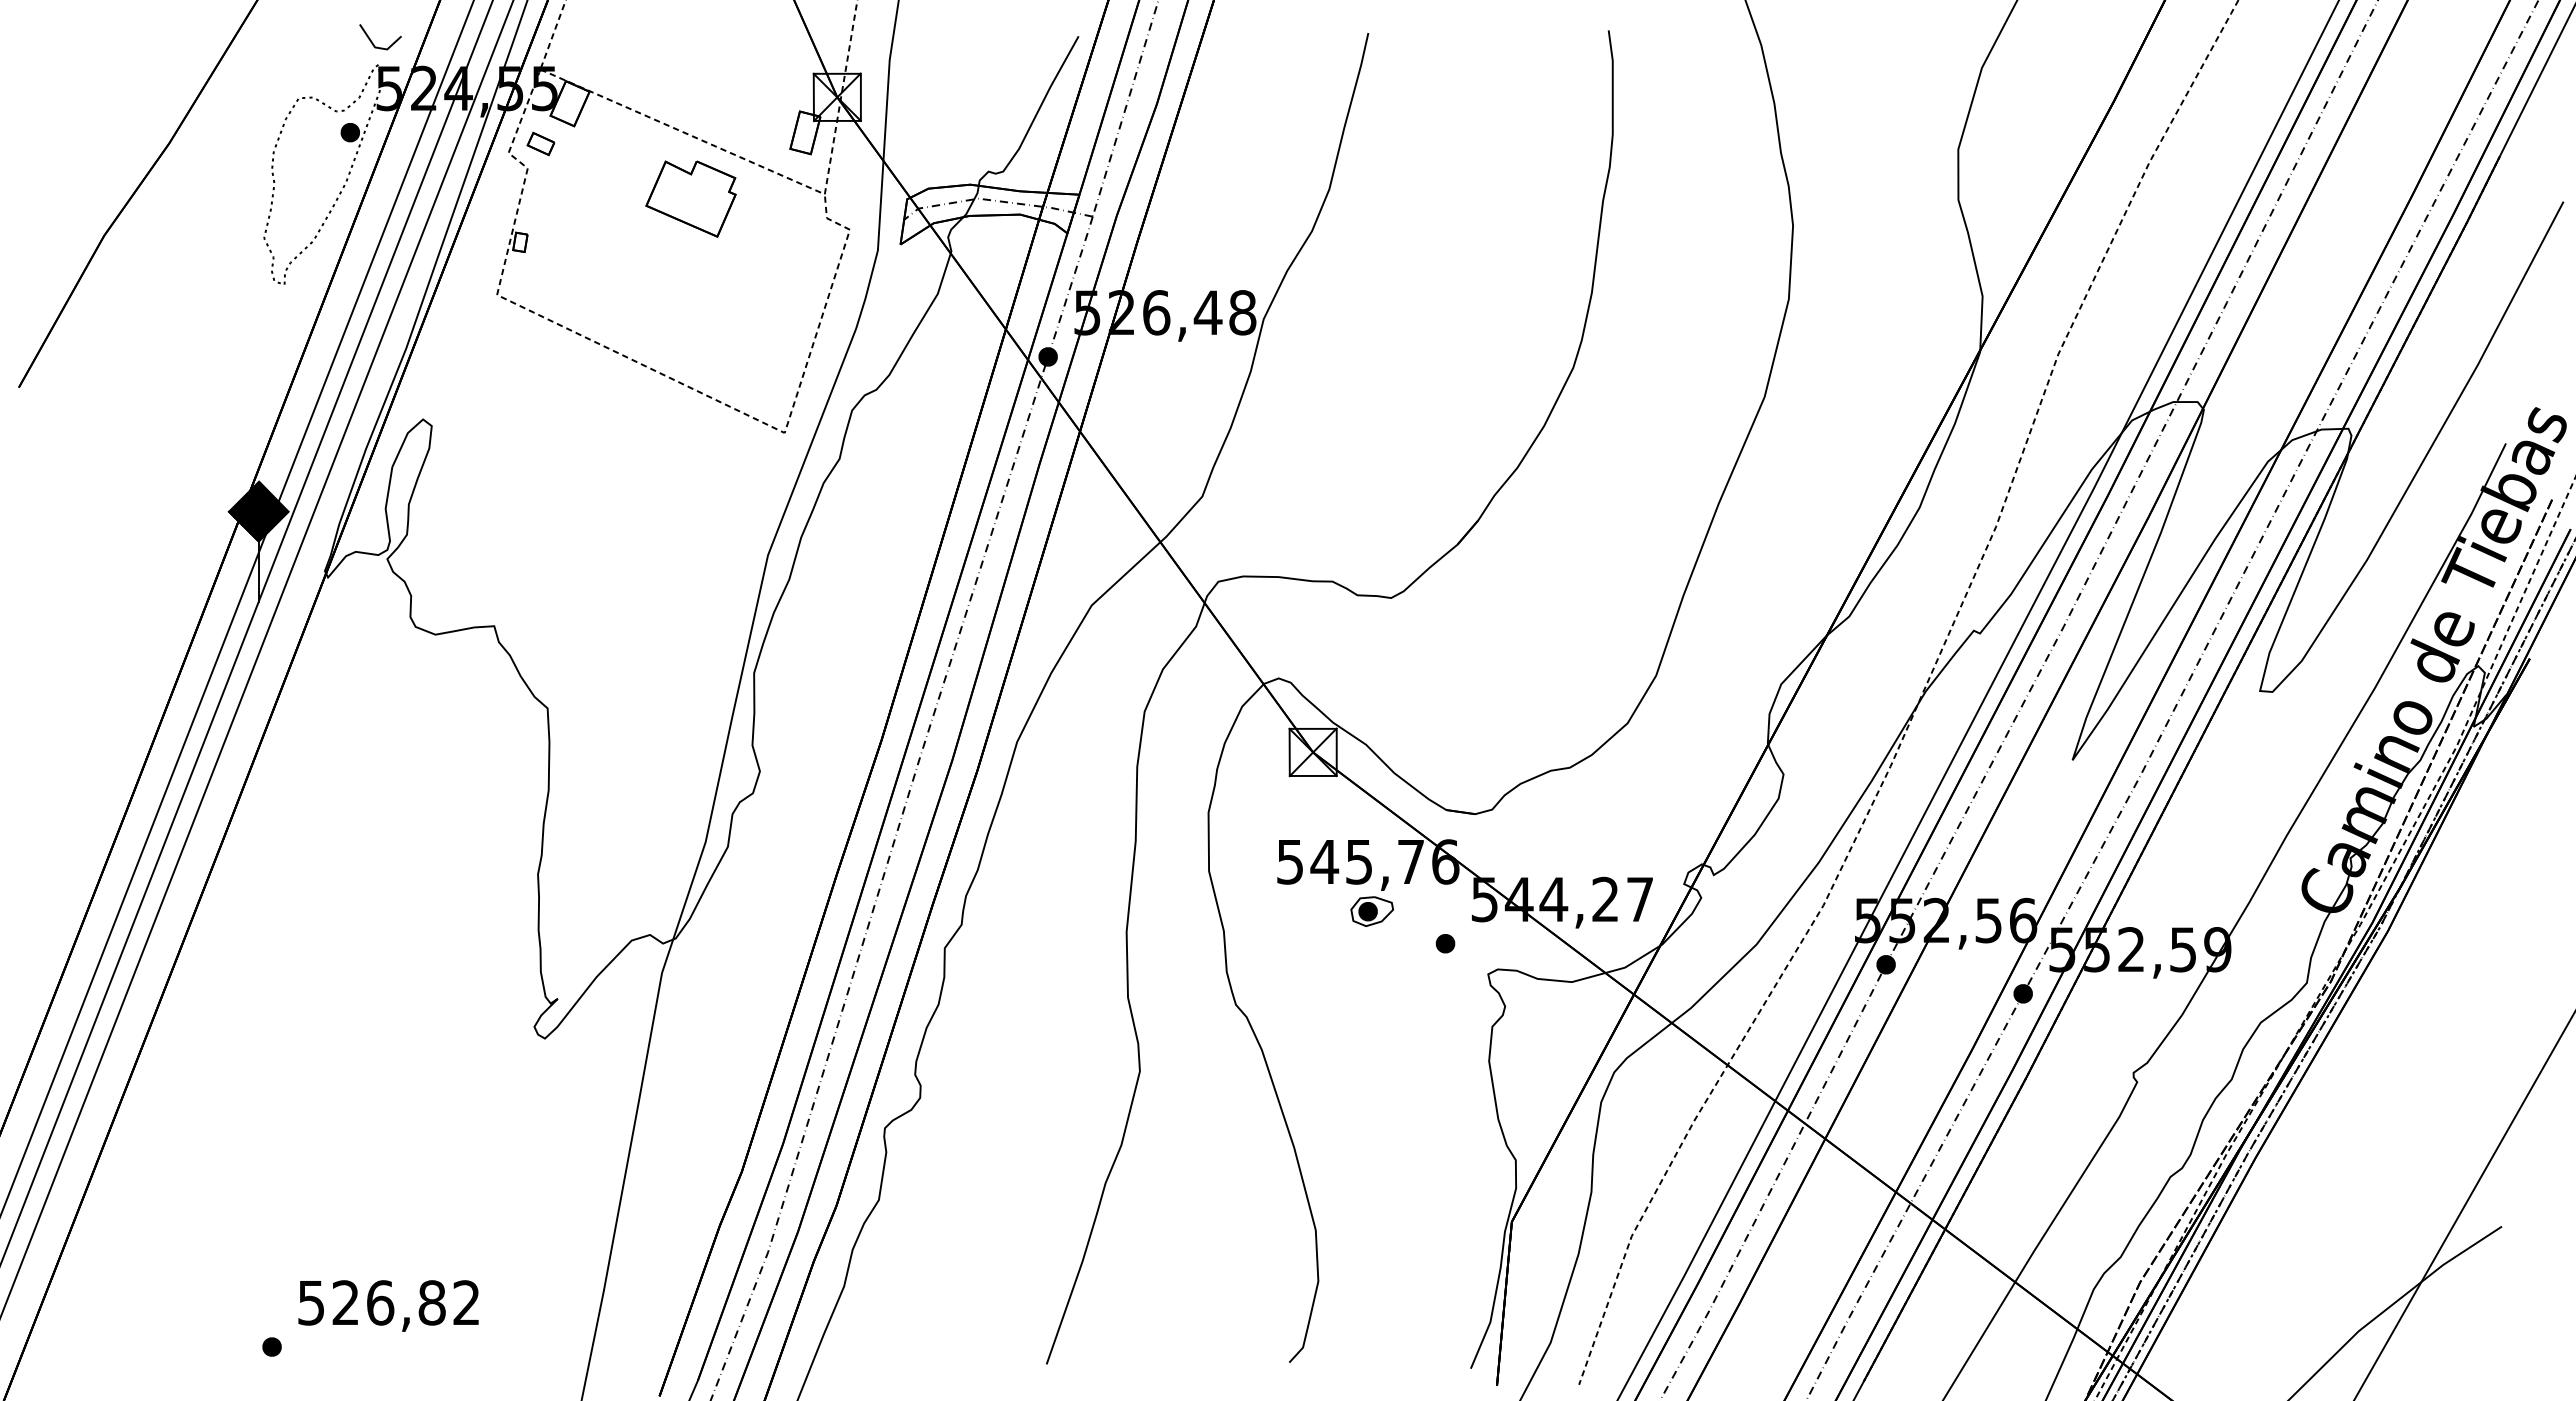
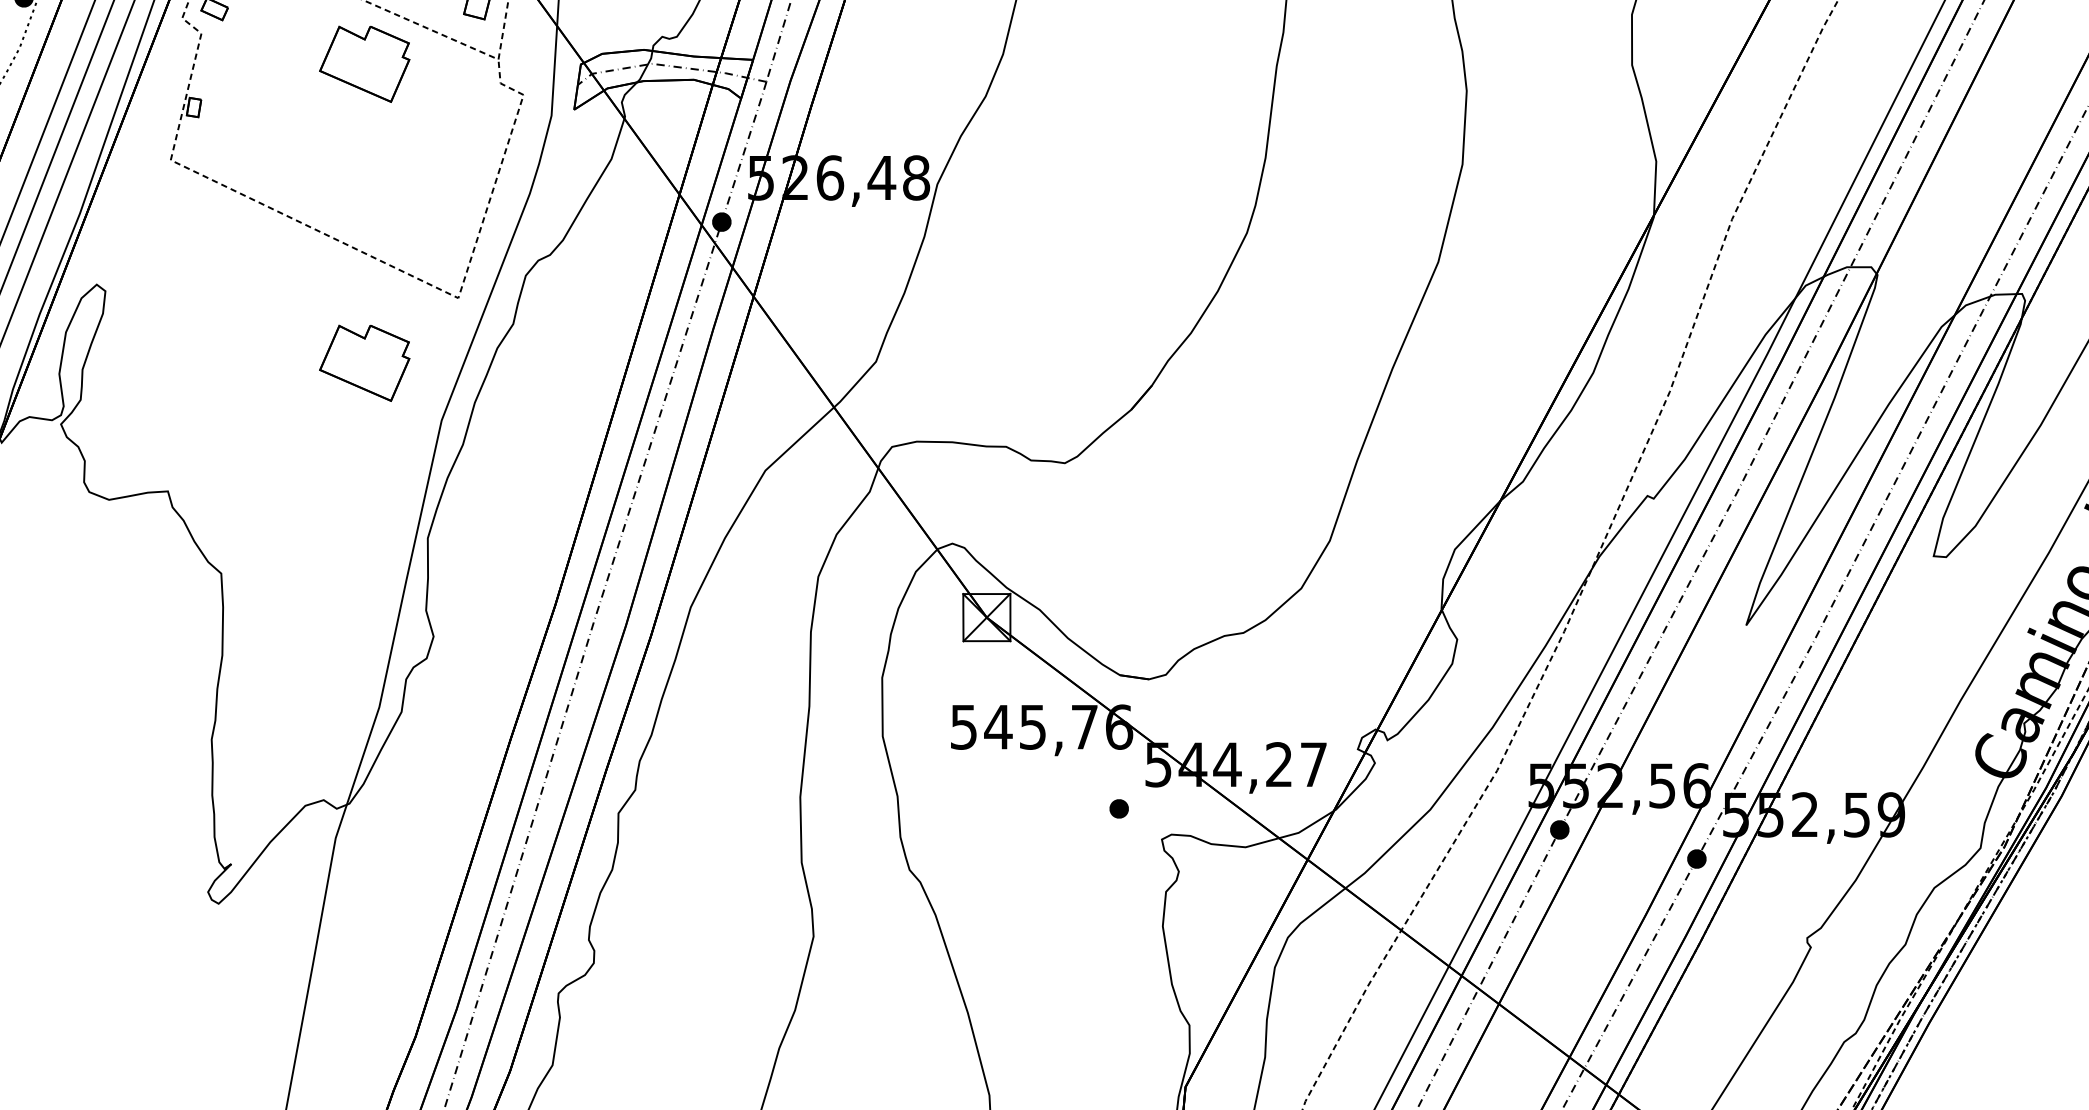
part: (690, 497) -> (364, 362), added
part: (1372, 911) -> (1046, 776), removed

